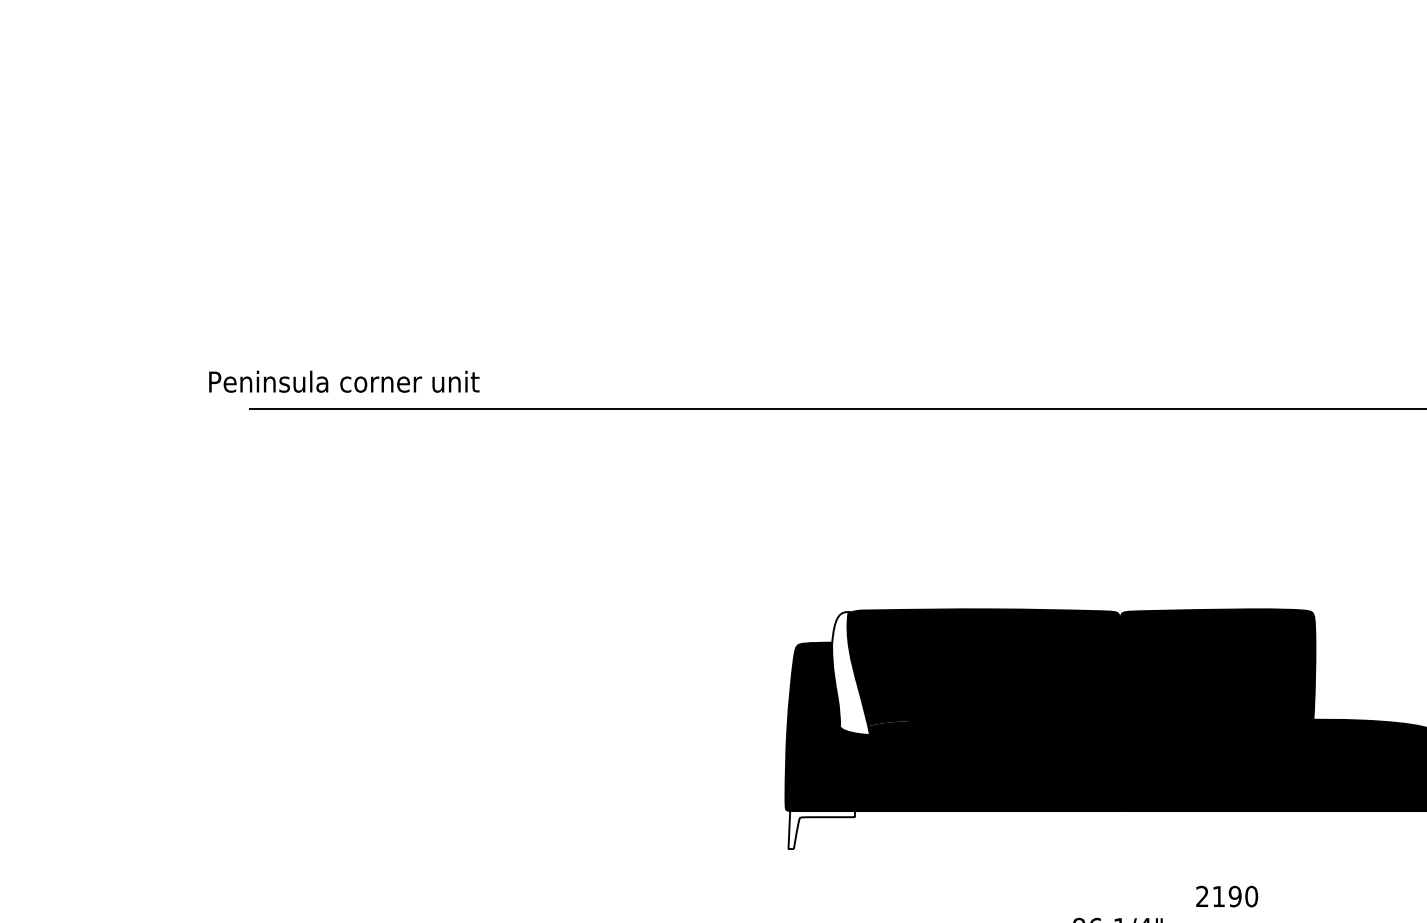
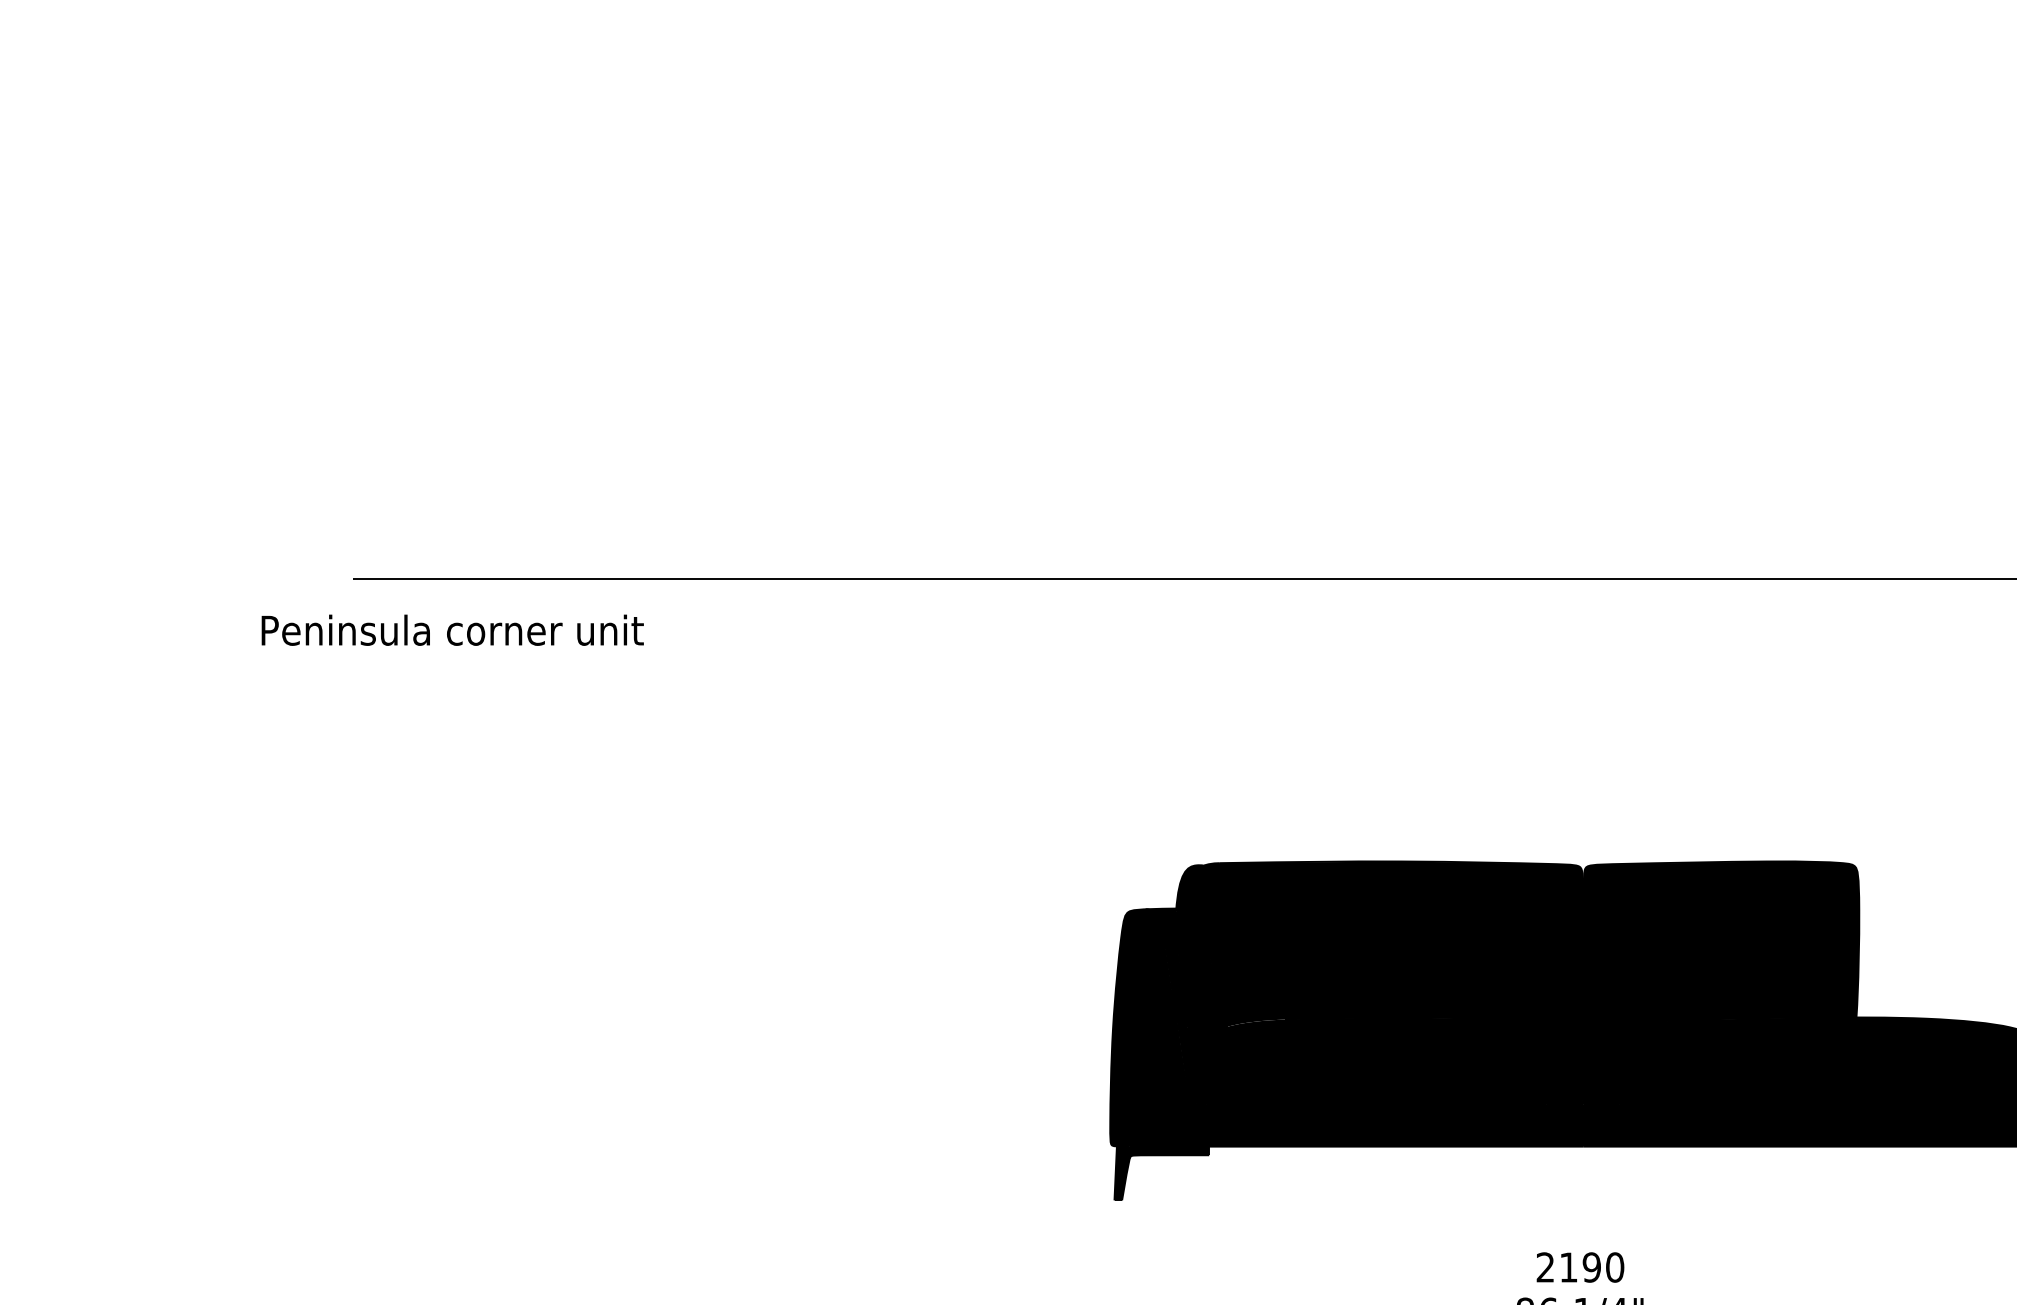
text: (344, 381) -> (452, 629), moved
fill: (851, 673) -> (1203, 952), added
fill: (821, 829) -> (1161, 1172), added
text: (1227, 896) -> (1580, 1267), moved

